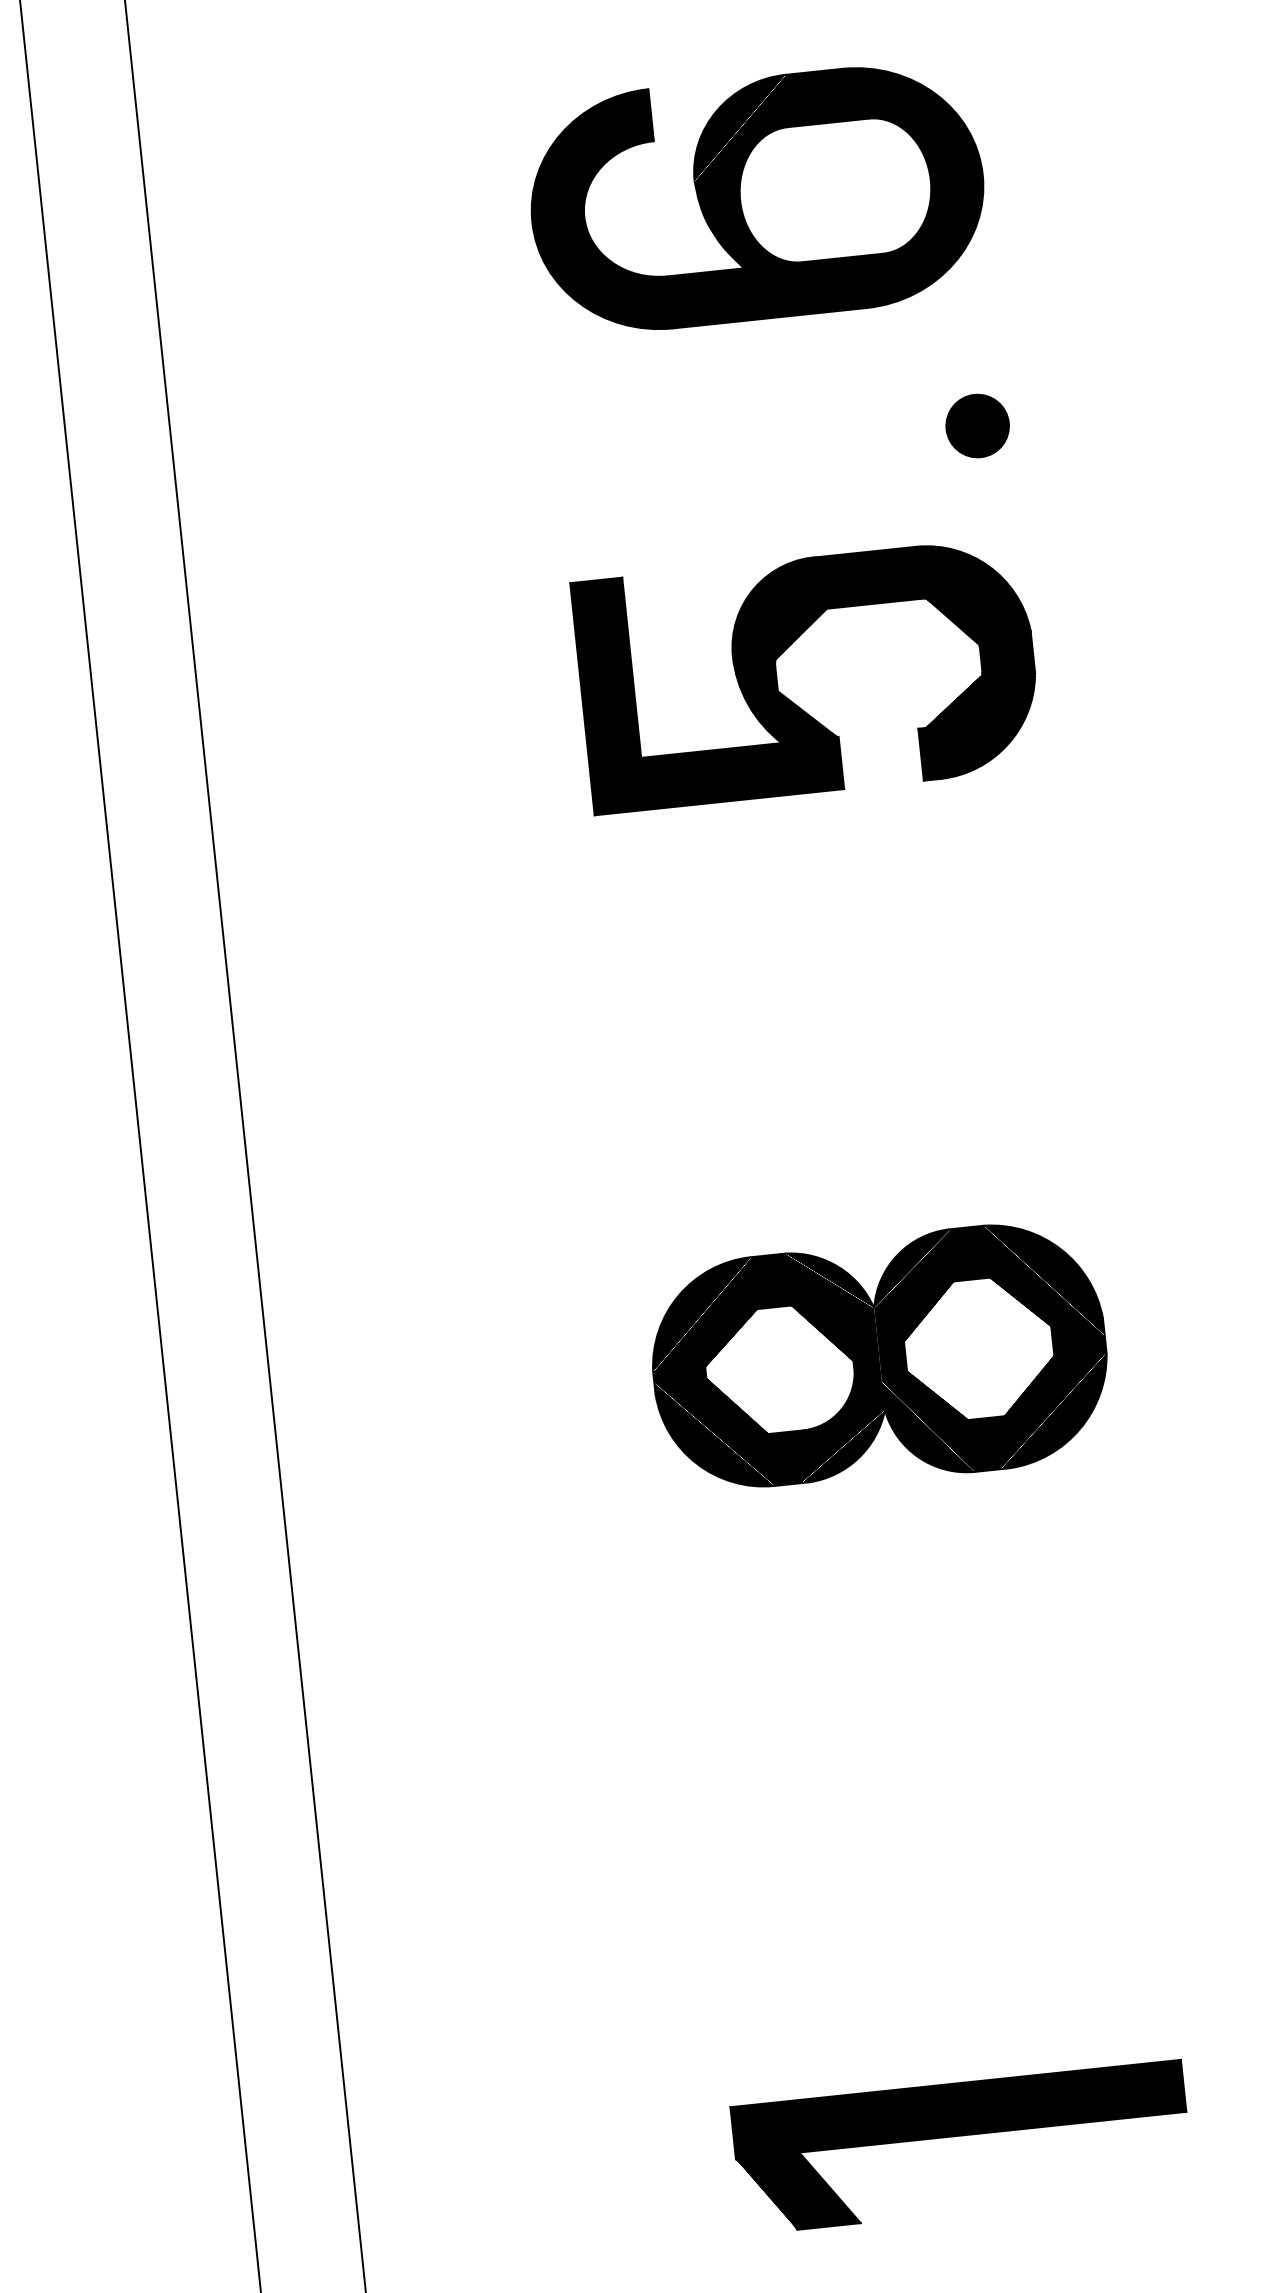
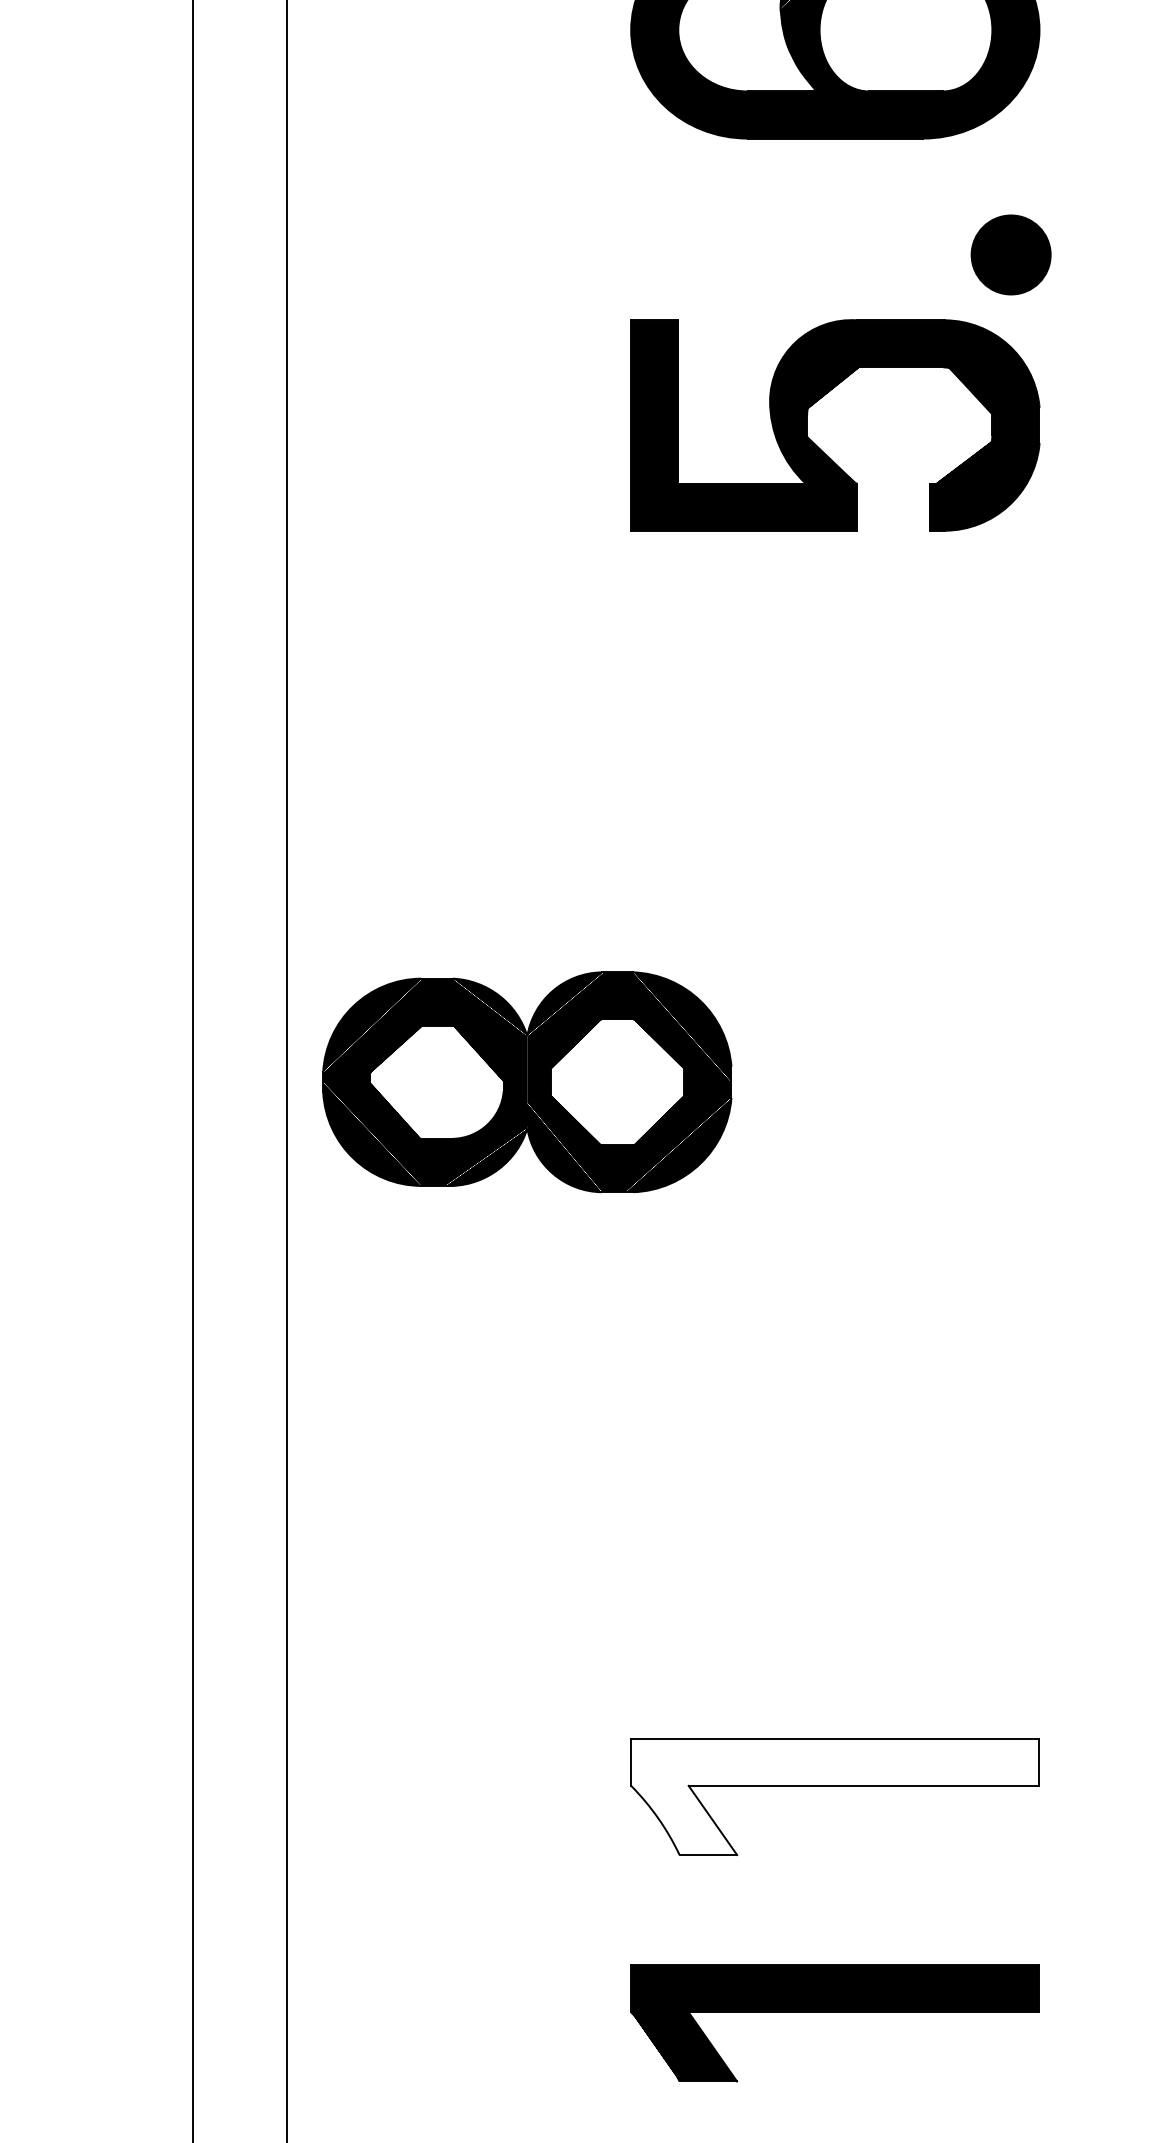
part: (977, 425) -> (1011, 254), size x1.4
part: (789, 698) -> (816, 444), moved
part: (879, 1359) -> (527, 1082), moved
fill: (962, 2147) -> (835, 1796), removed

